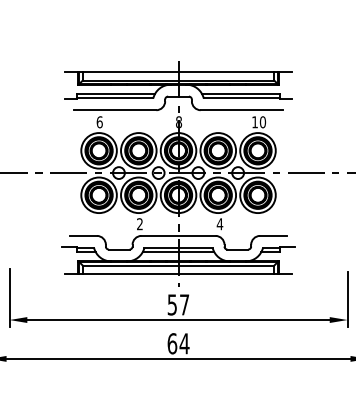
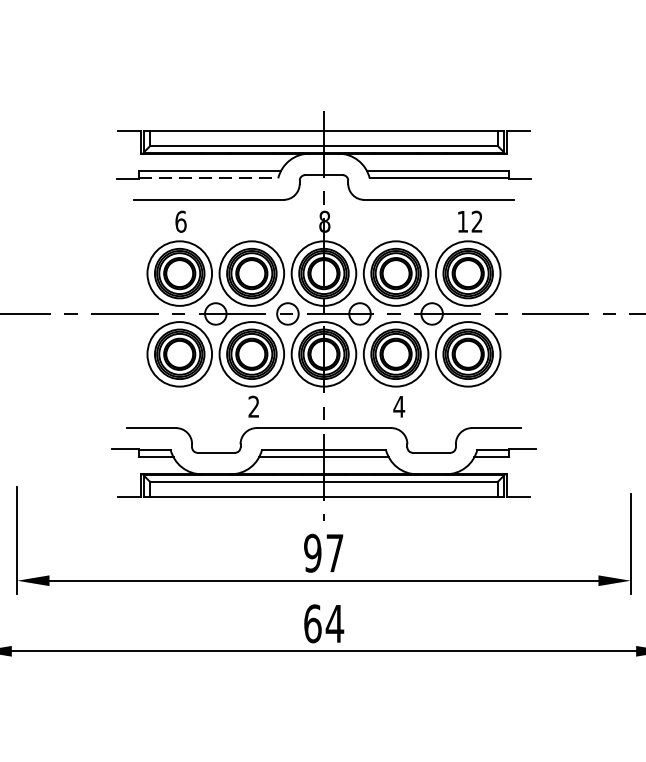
line: (115, 98) -> (209, 178), solid -> dashed
text: (262, 122) -> (476, 222), 10 -> 12
text: (172, 304) -> (313, 552), 57 -> 97

